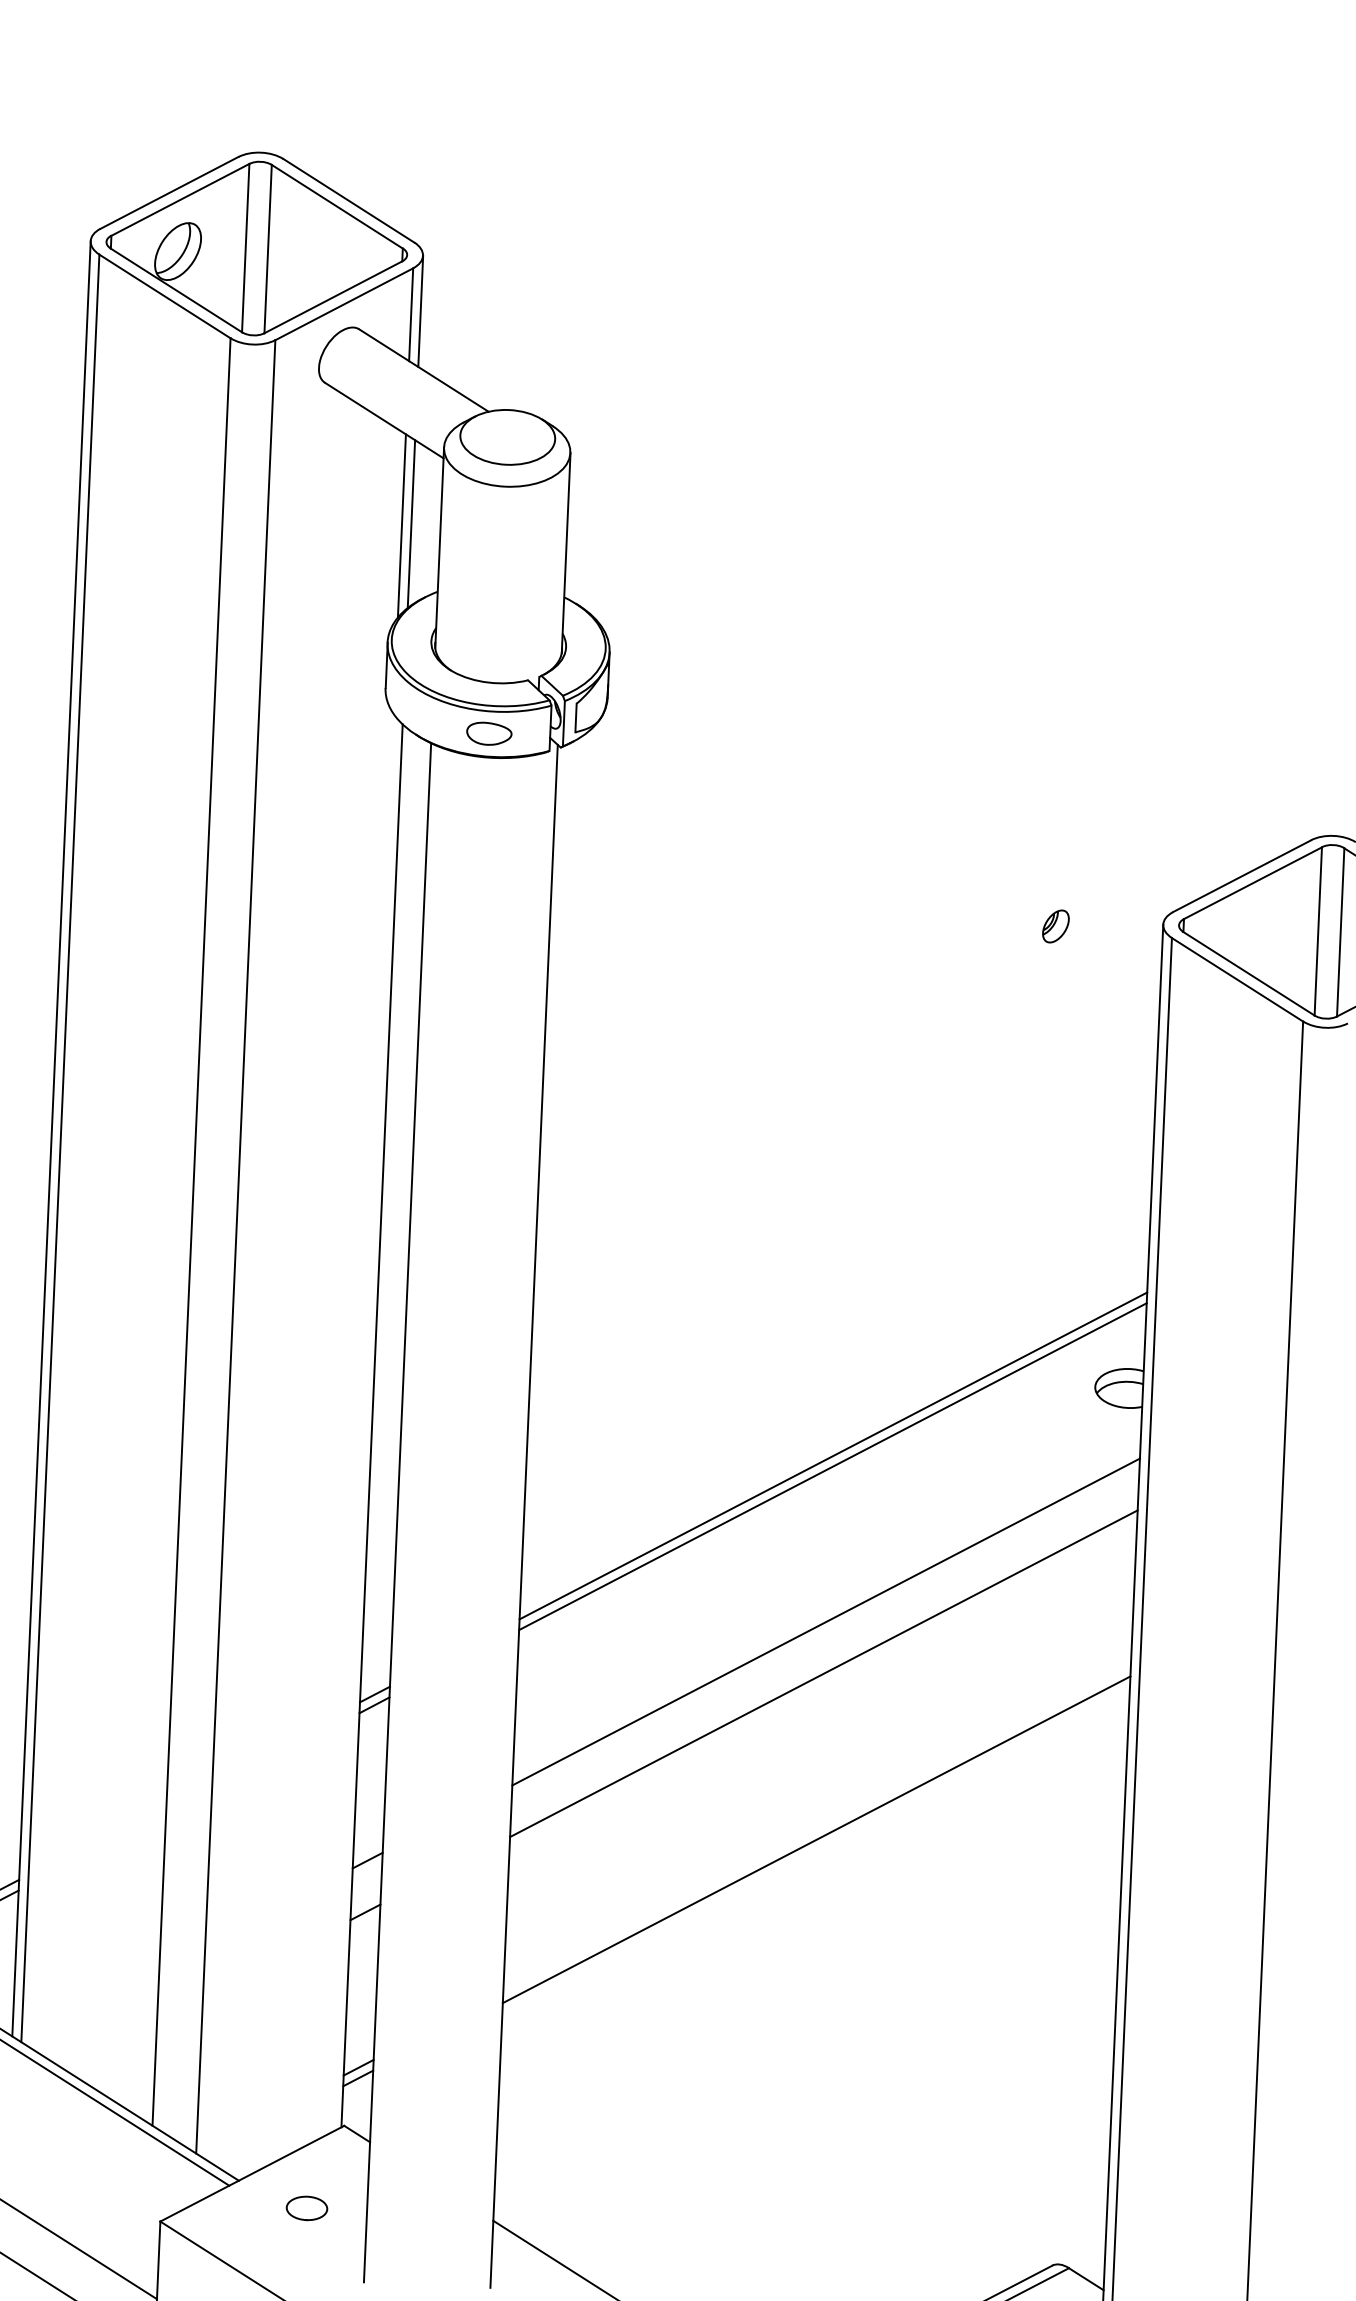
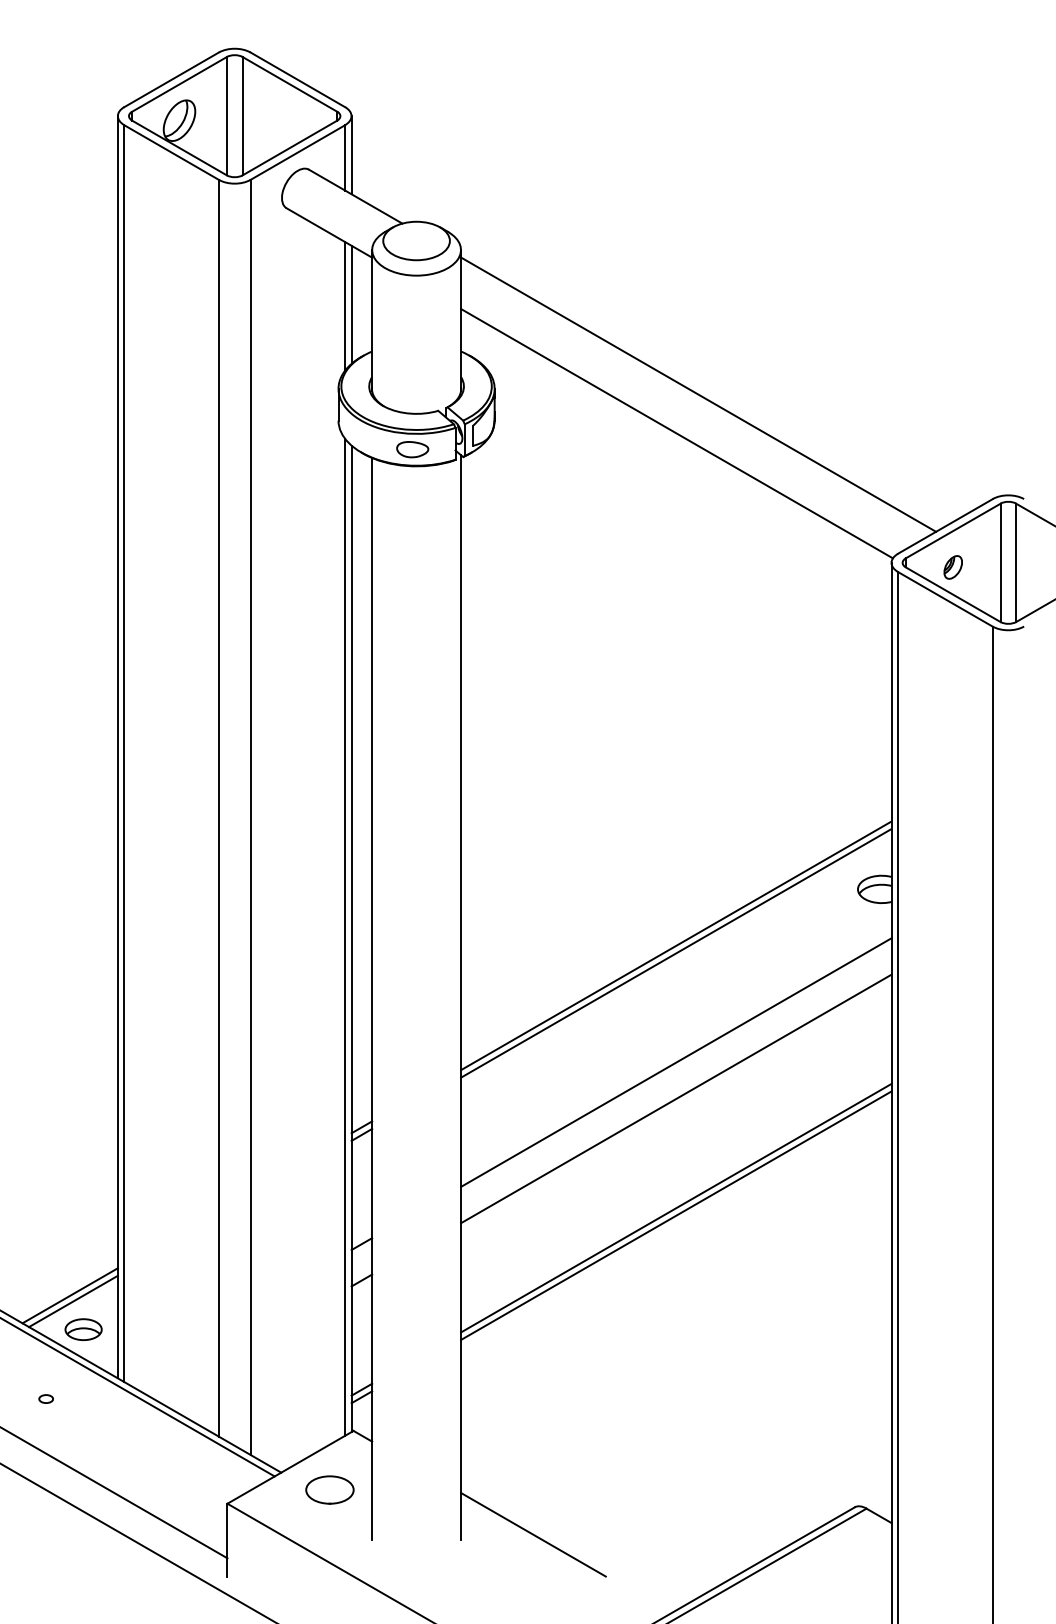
line: (899, 673) -> (698, 394), added
line: (865, 727) -> (676, 433), added
part: (1054, 926) -> (952, 567), moved
line: (363, 1422) -> (345, 936), added
line: (817, 1828) -> (676, 1207), added
part: (306, 2207) -> (329, 1489), size x1.67

